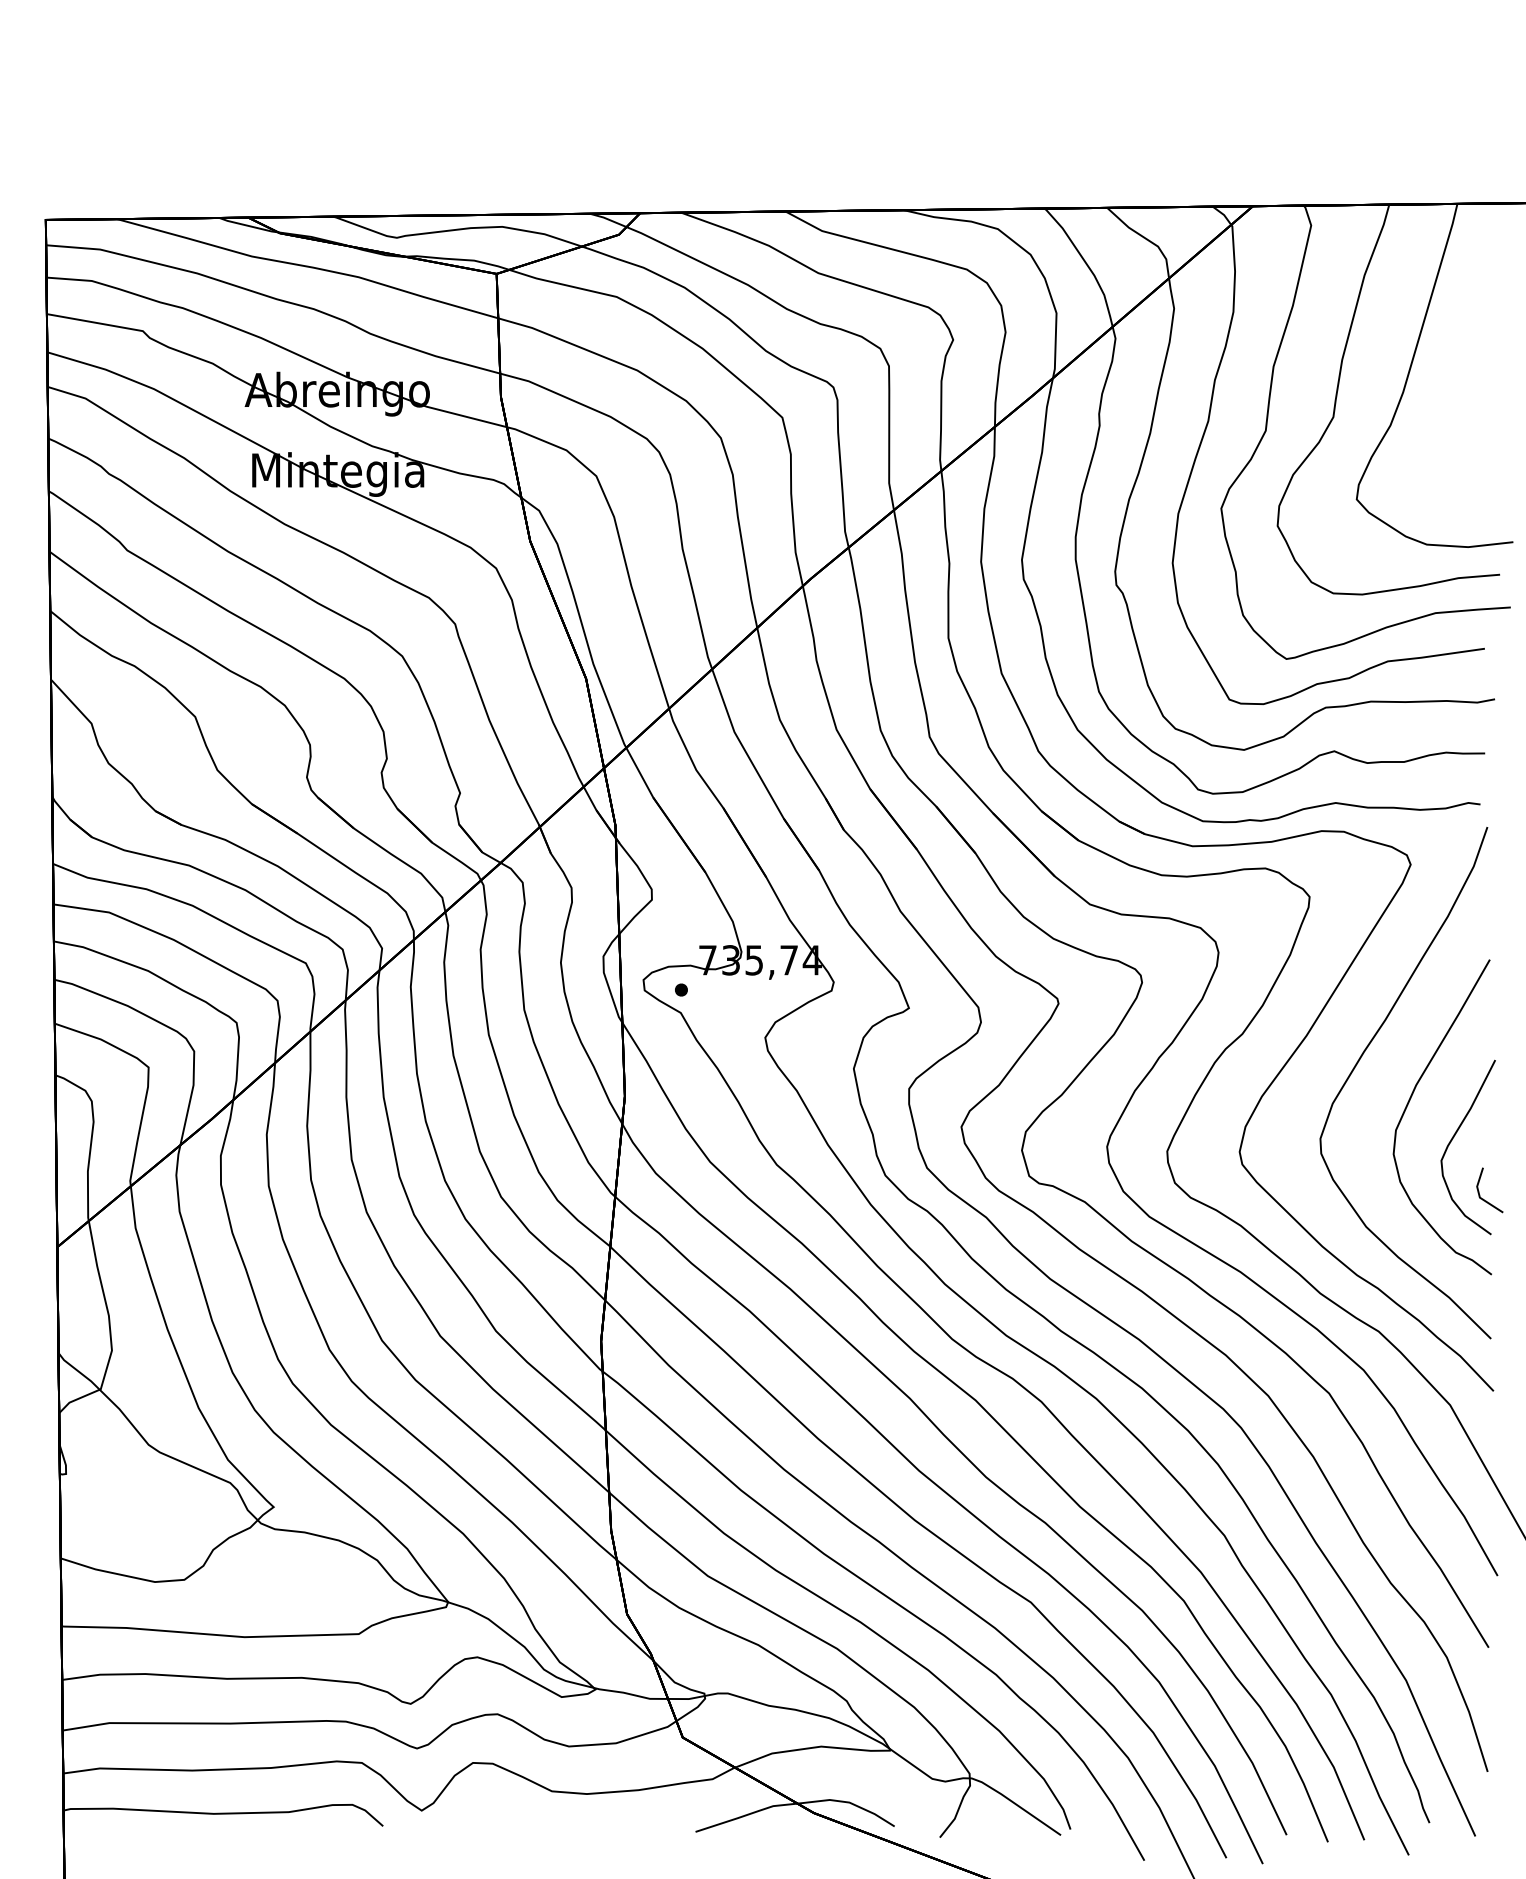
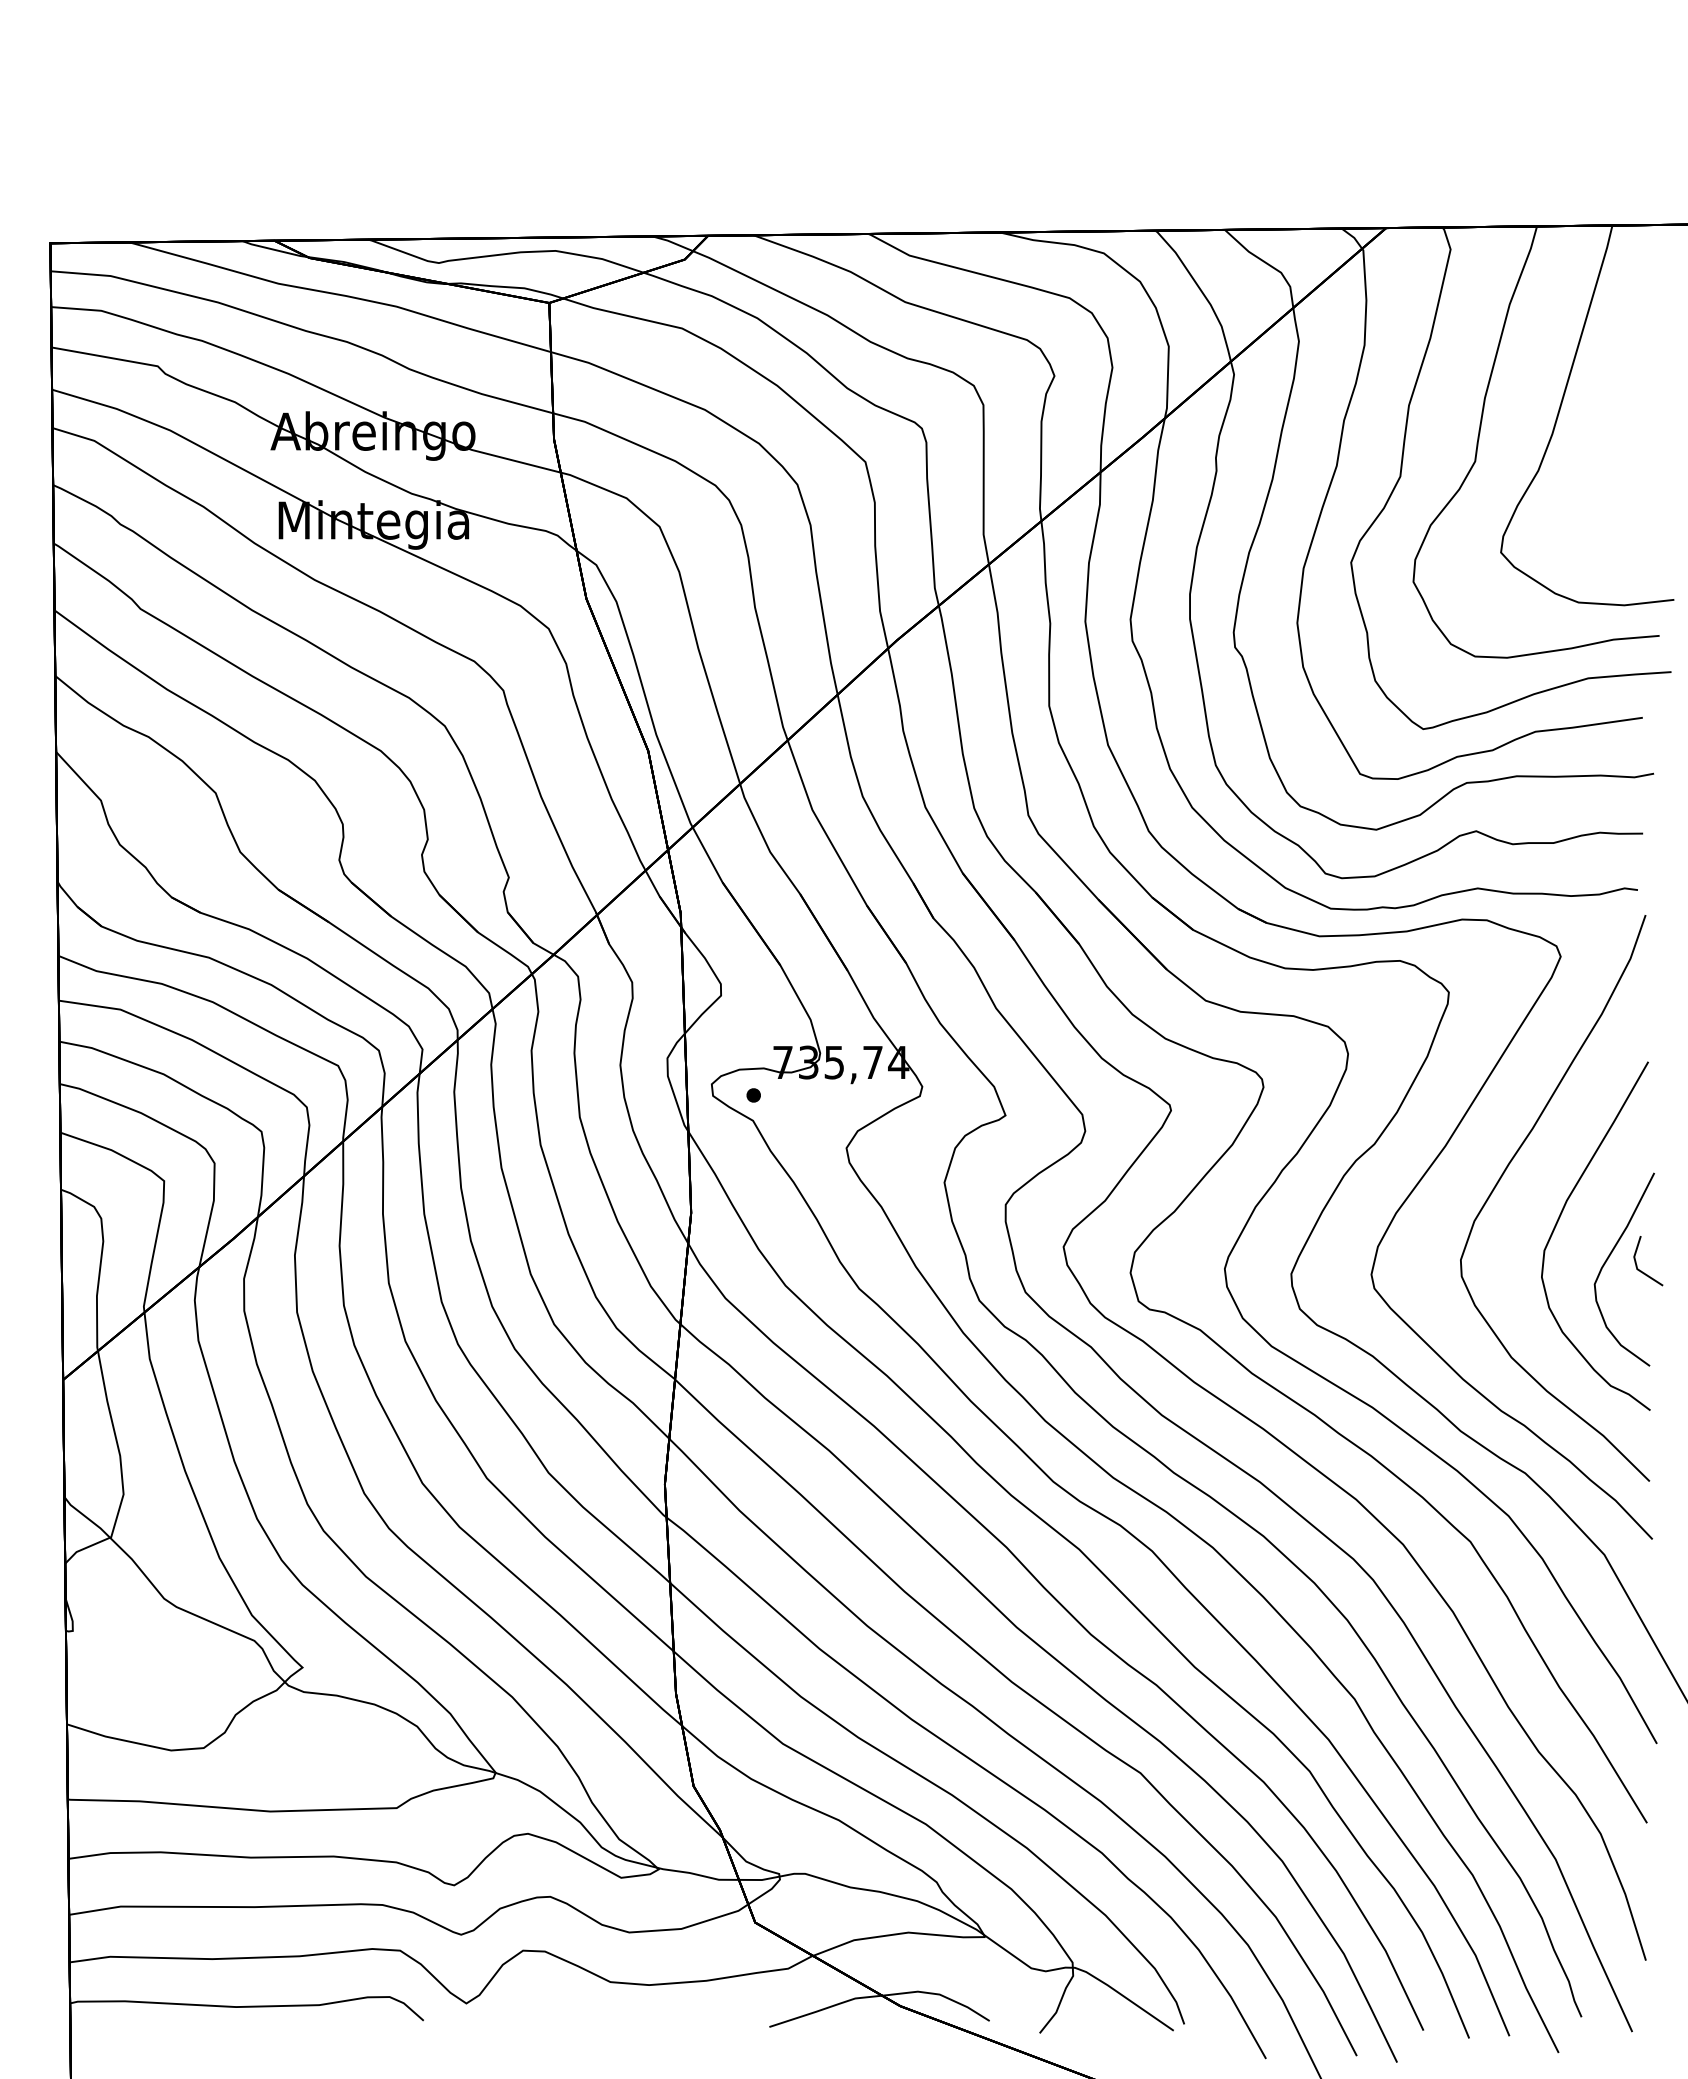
line: (1480, 1193) -> (1637, 1264), moved

